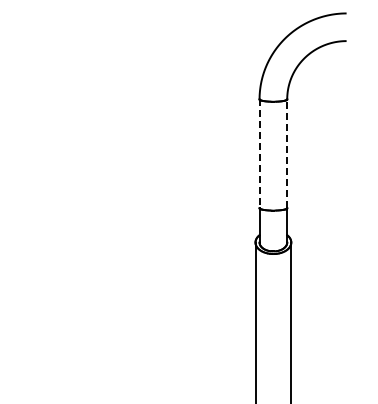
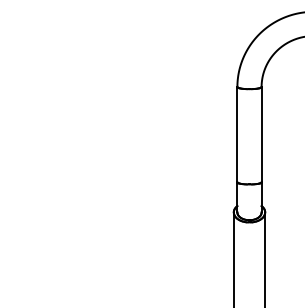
line: (287, 153) -> (261, 134), dashed -> solid
line: (259, 154) -> (237, 135), dashed -> solid

